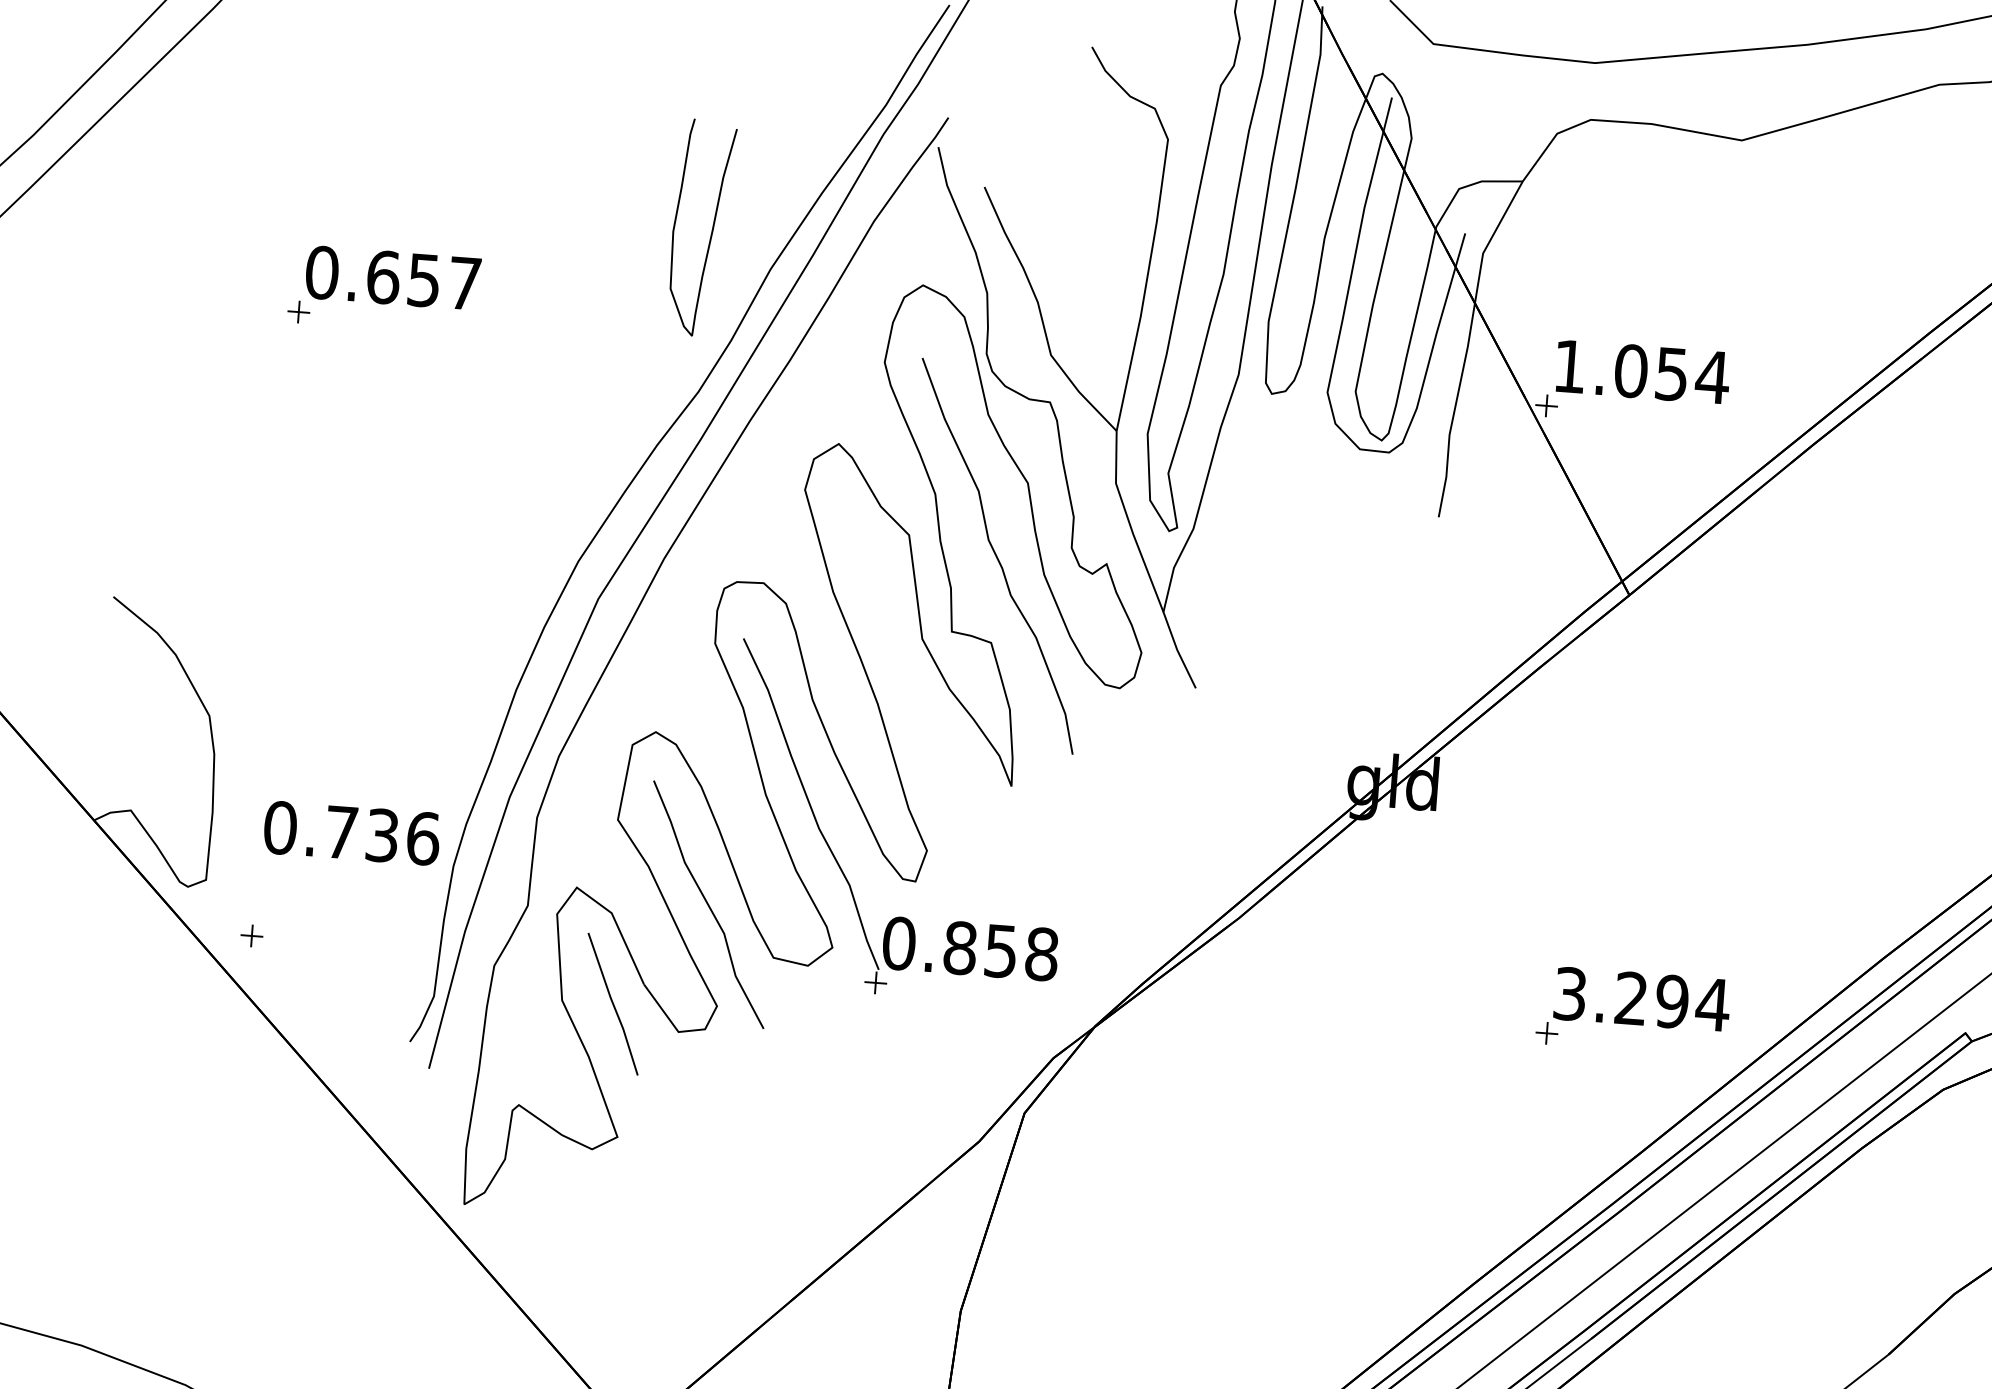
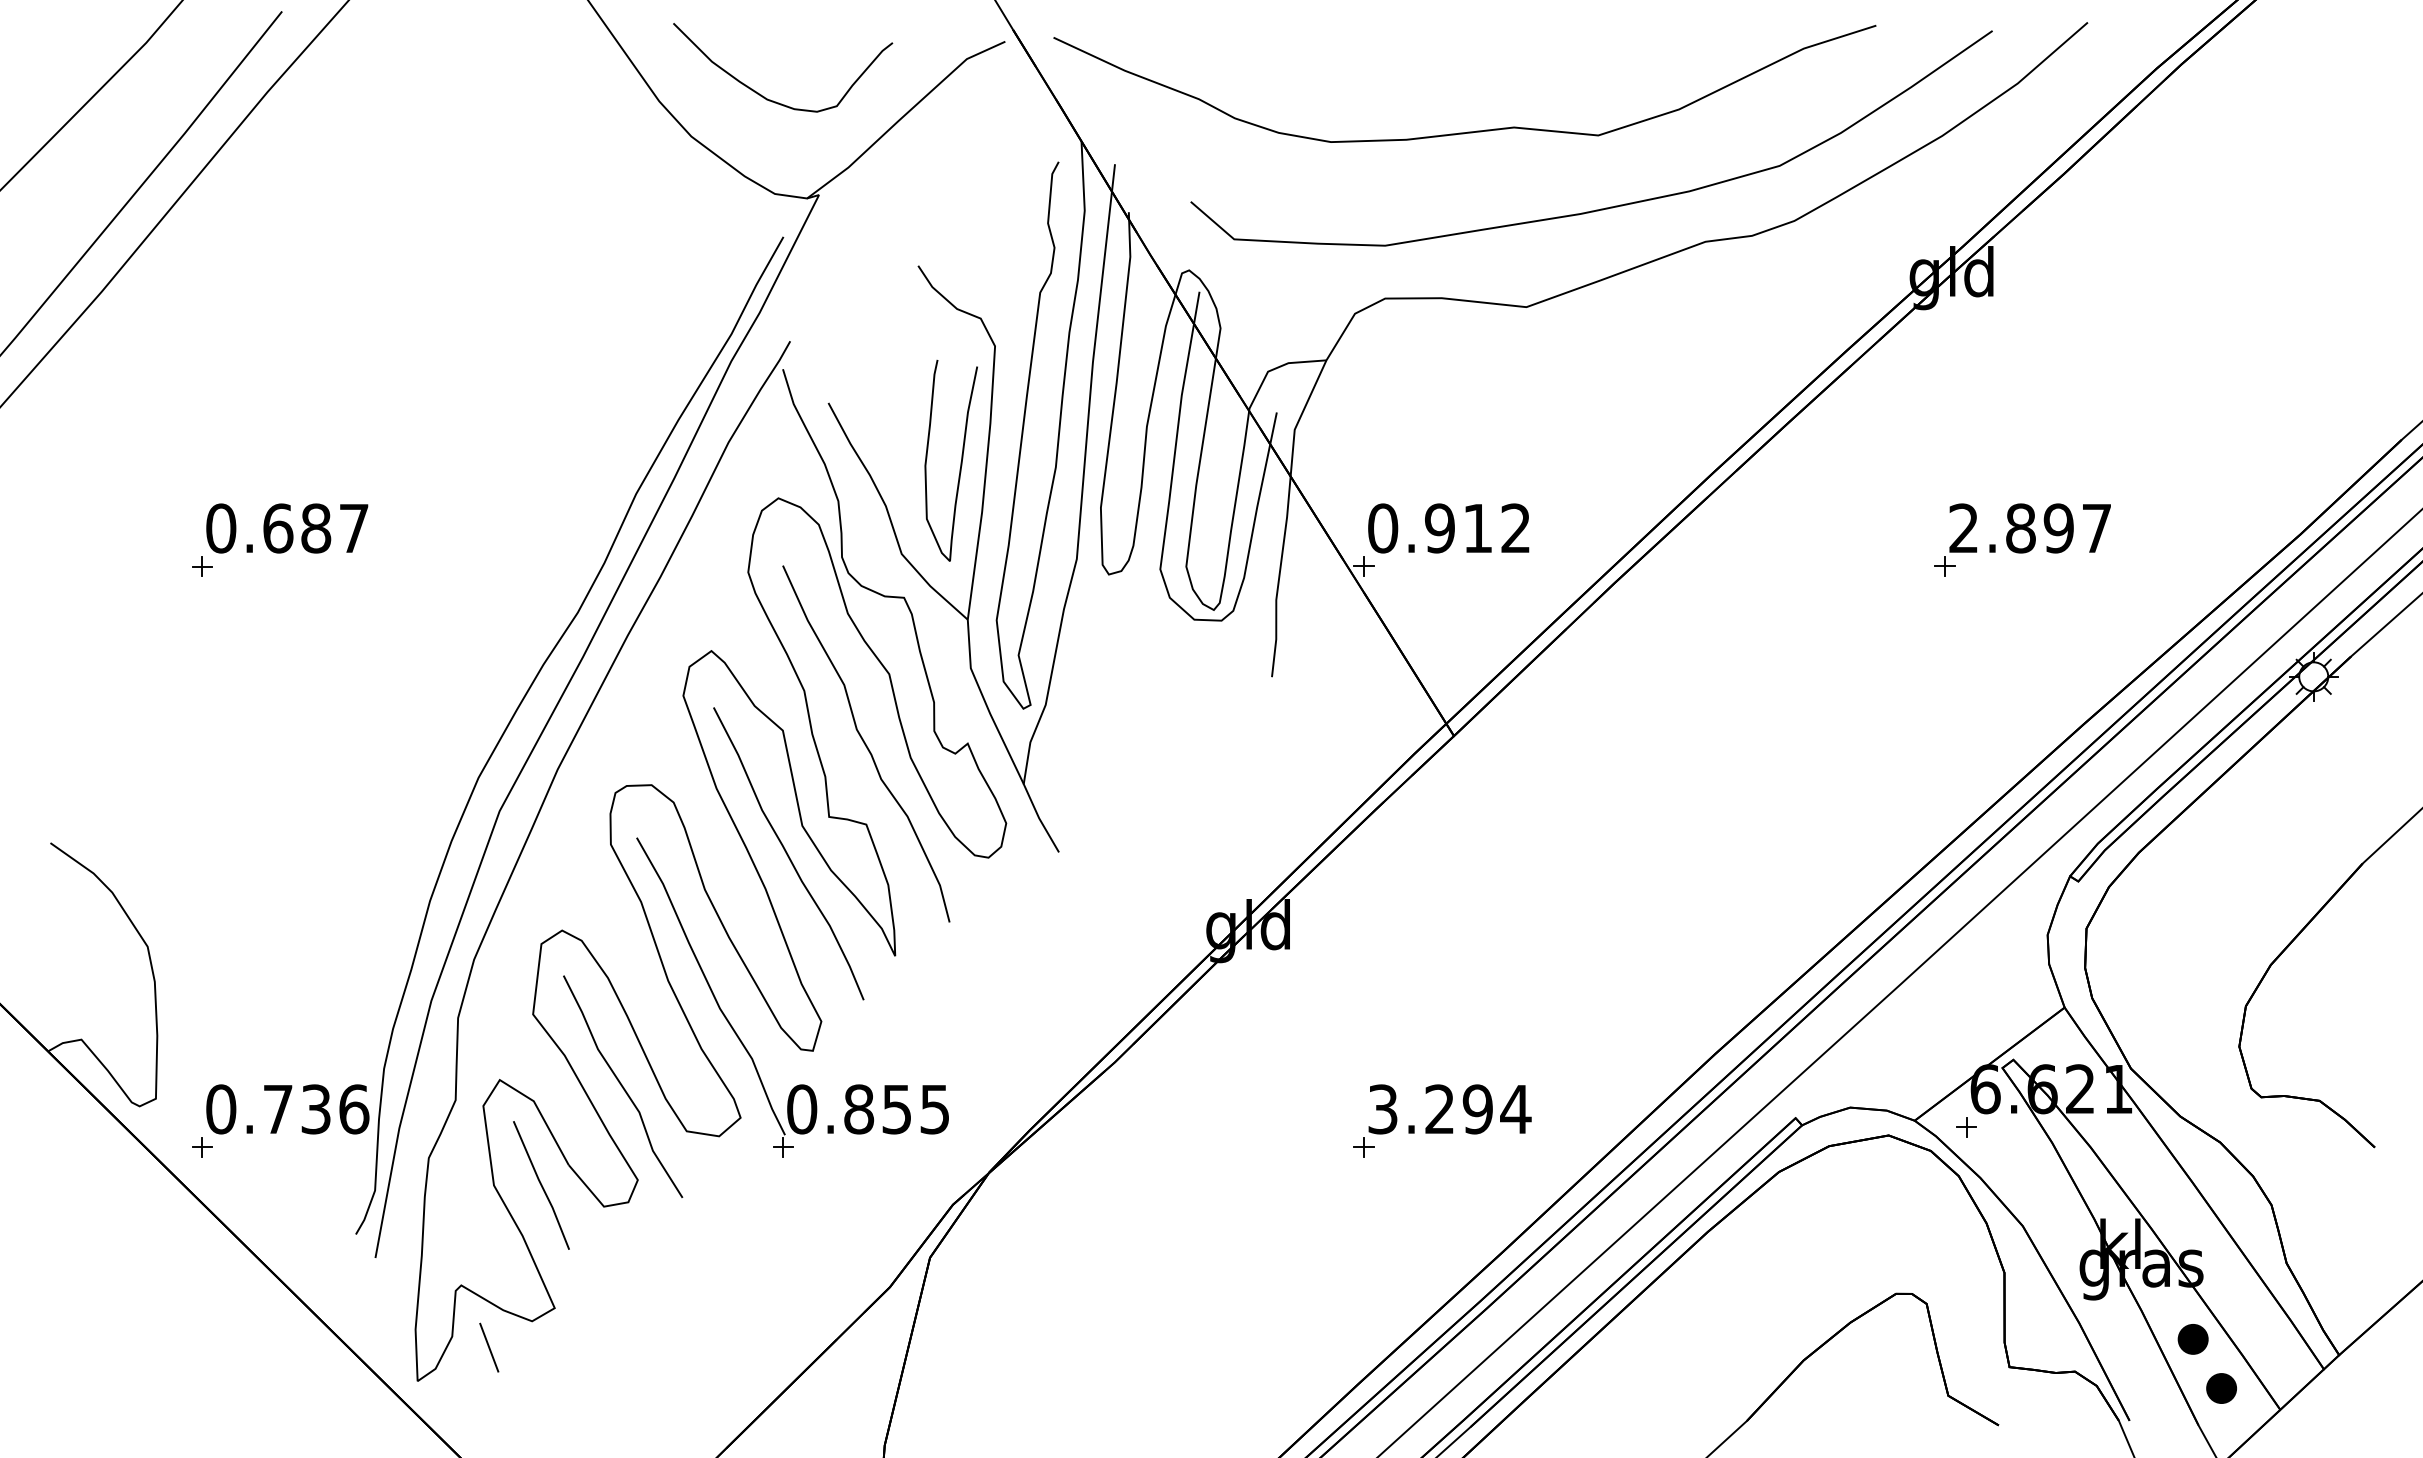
curve: (711, 230) -> (960, 462), moved
text: (424, 280) -> (316, 528), 0.657 -> 0.687
text: (1641, 371) -> (1449, 528), 1.054 -> 0.912
curve: (904, 667) -> (787, 853), added
text: (351, 833) -> (287, 1109), moved
text: (1042, 954) -> (935, 1109), 0.858 -> 0.855
part: (1633, 1010) -> (1442, 1120), moved
line: (544, 1174) -> (489, 1347), added

